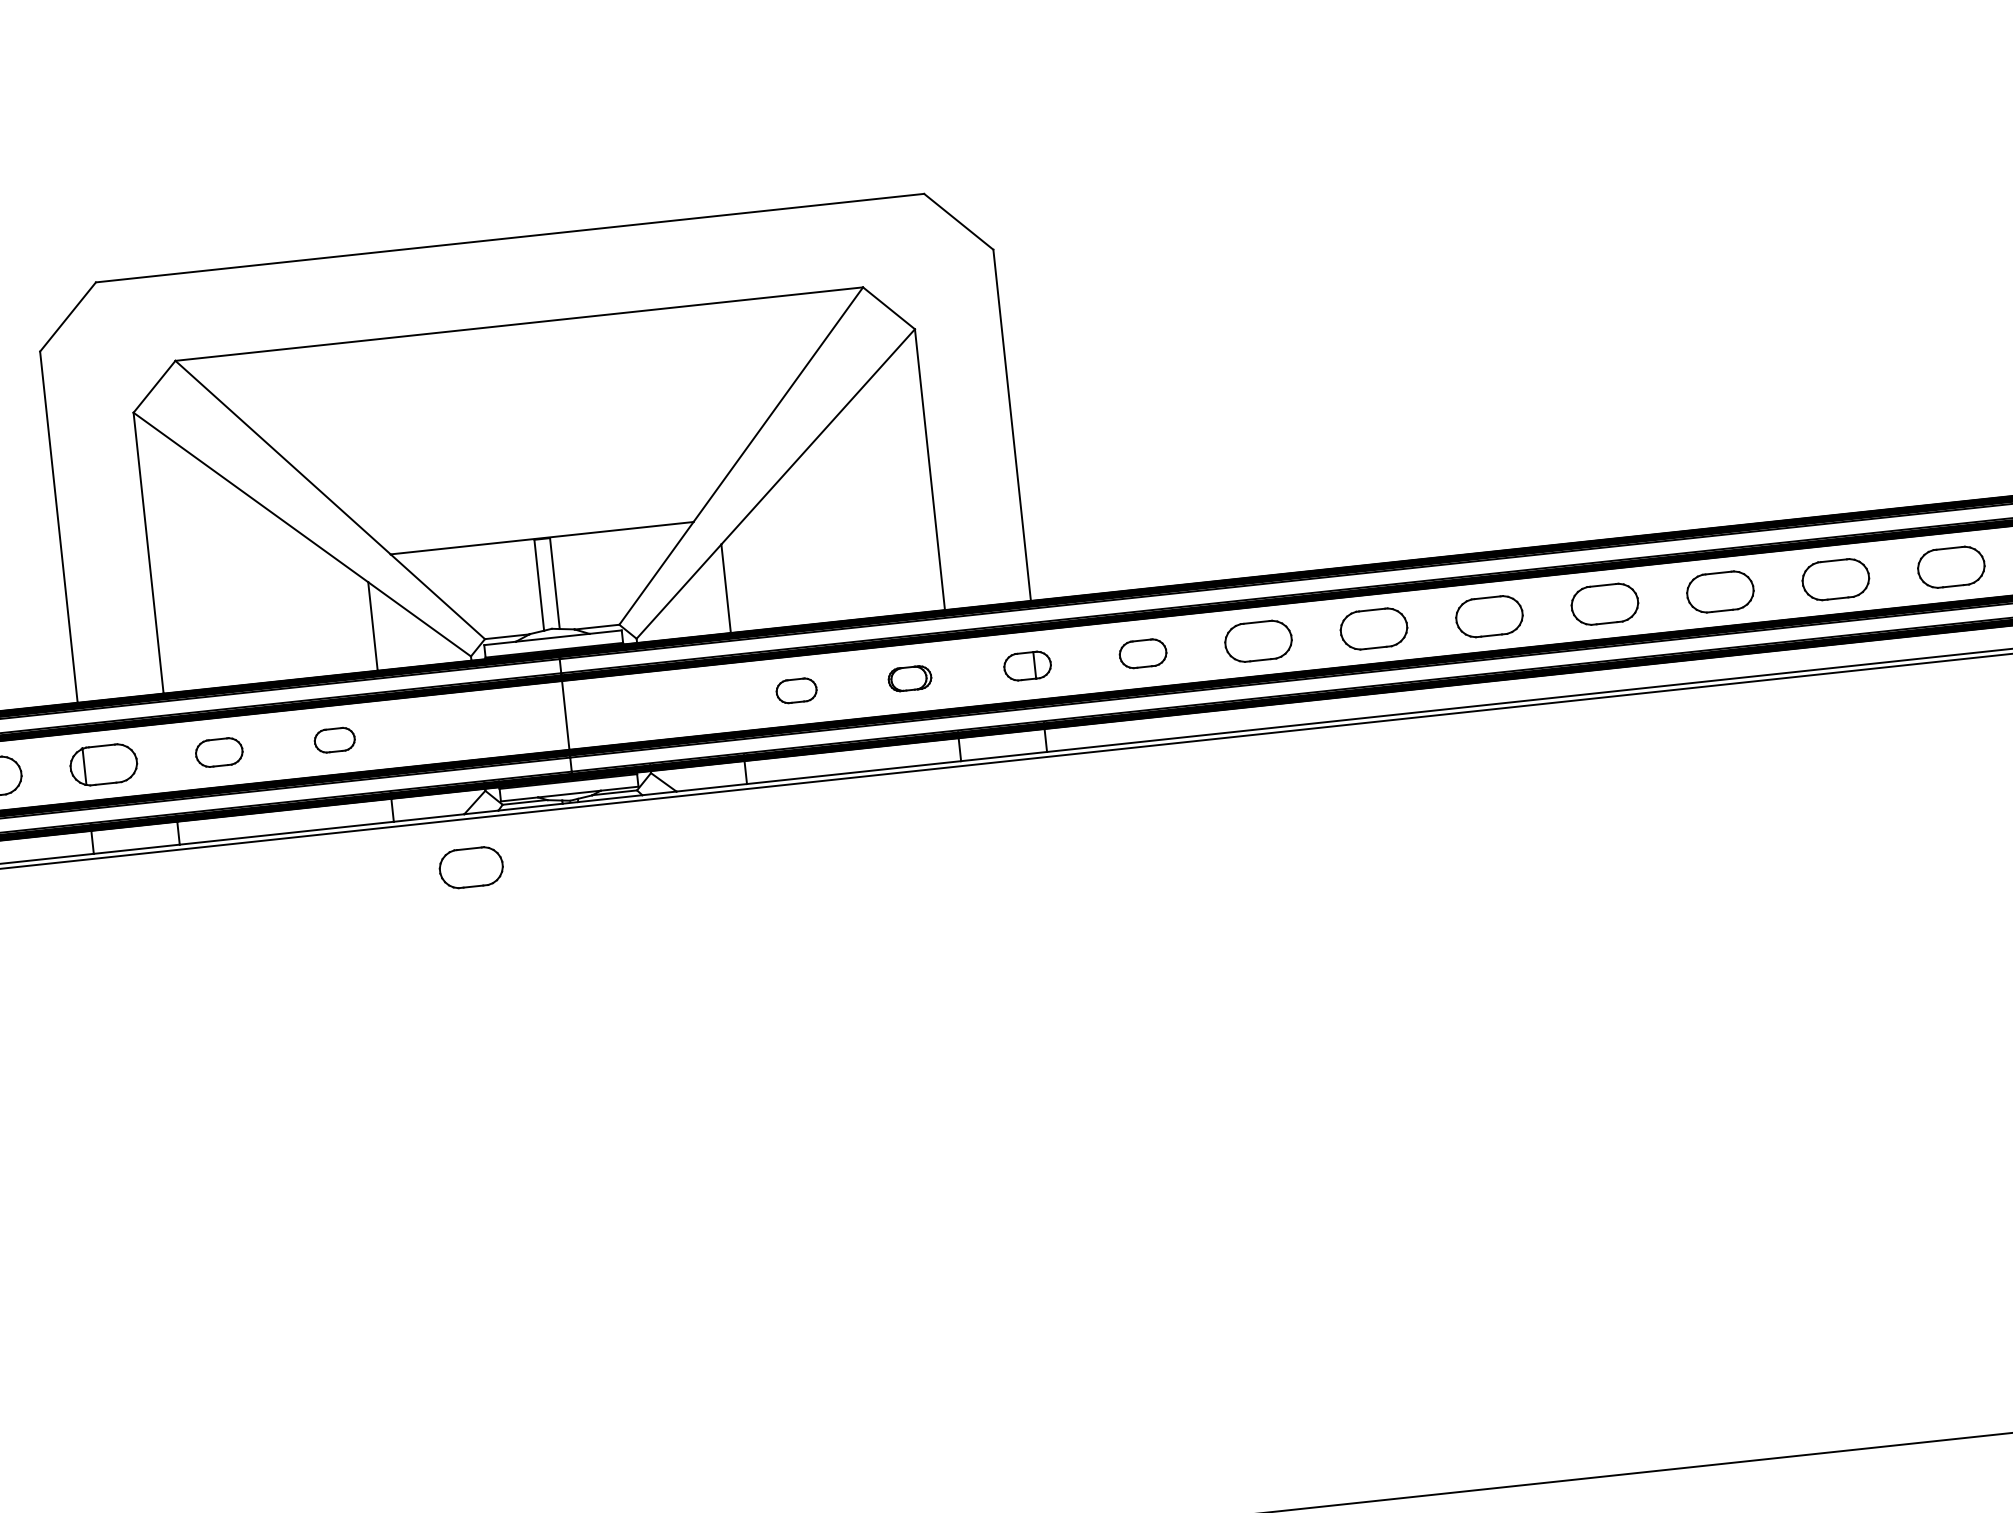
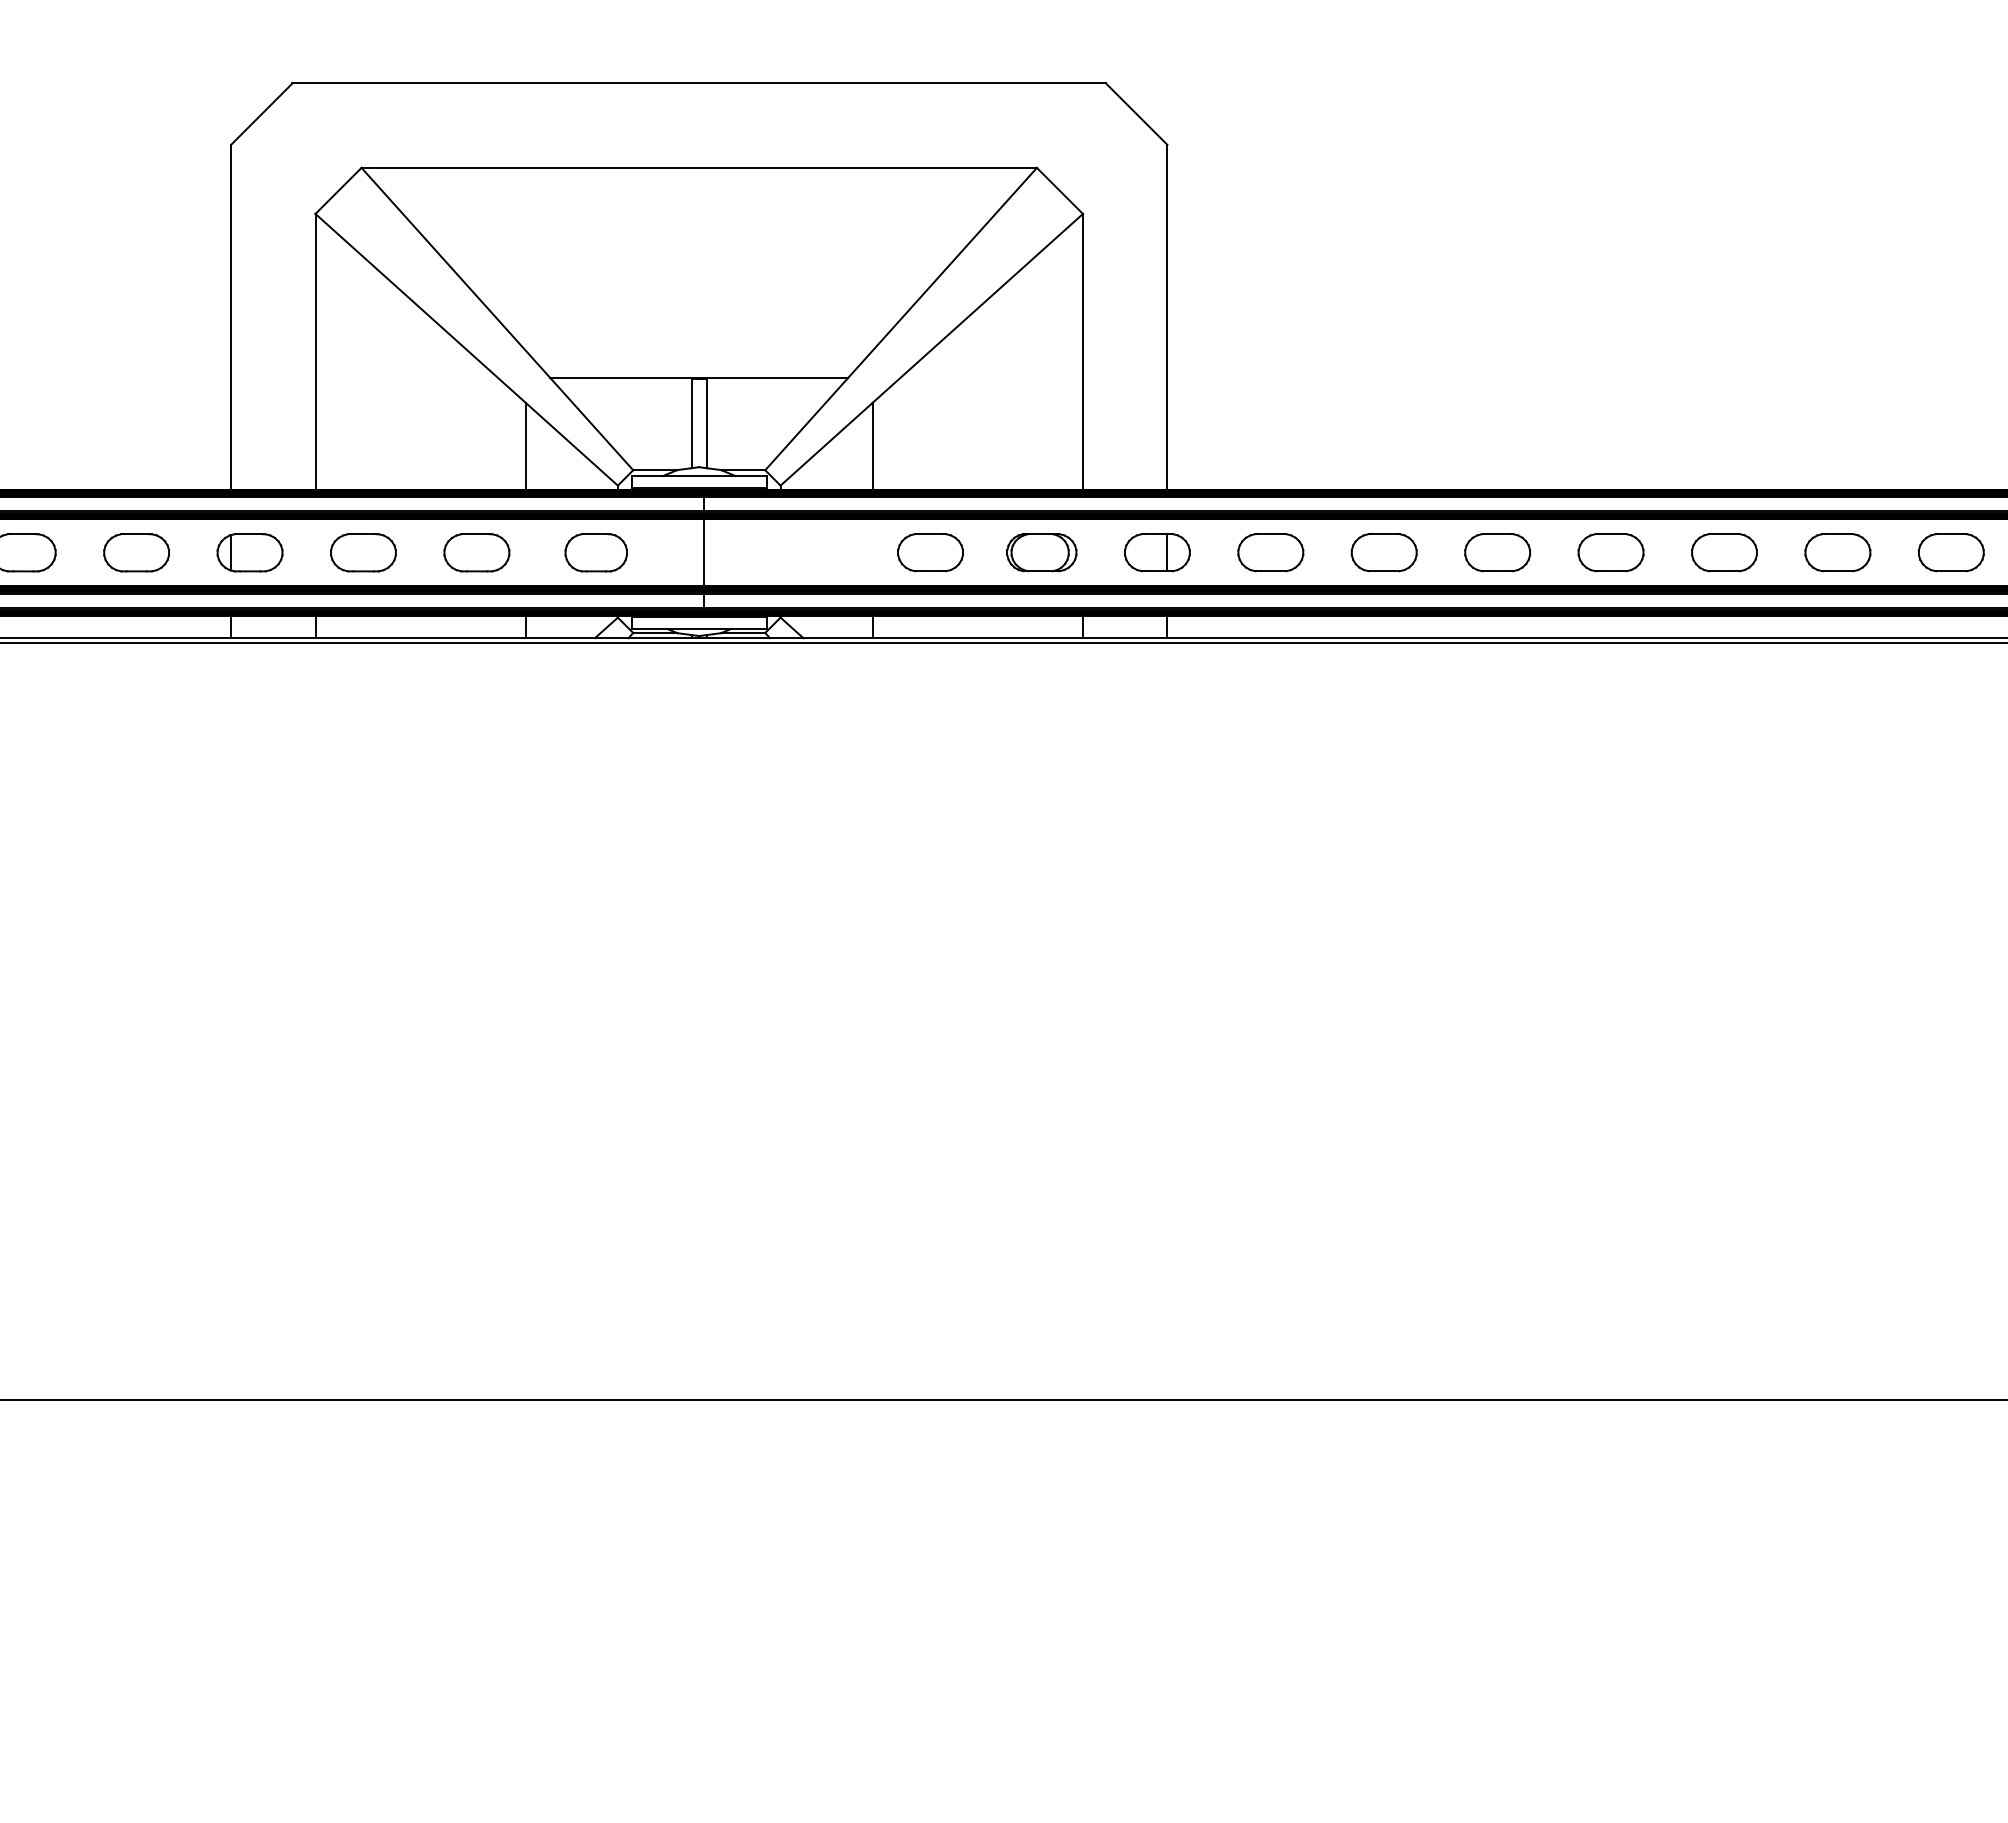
part: (1142, 653) -> (1270, 552), size x1.43
part: (1027, 665) -> (1157, 552), size x1.43
part: (909, 678) -> (1041, 552), size x1.67
part: (796, 690) -> (930, 552), size x1.67
part: (334, 739) -> (476, 552), size x1.67
part: (219, 752) -> (363, 552), size x1.43
part: (470, 867) -> (595, 552), moved

